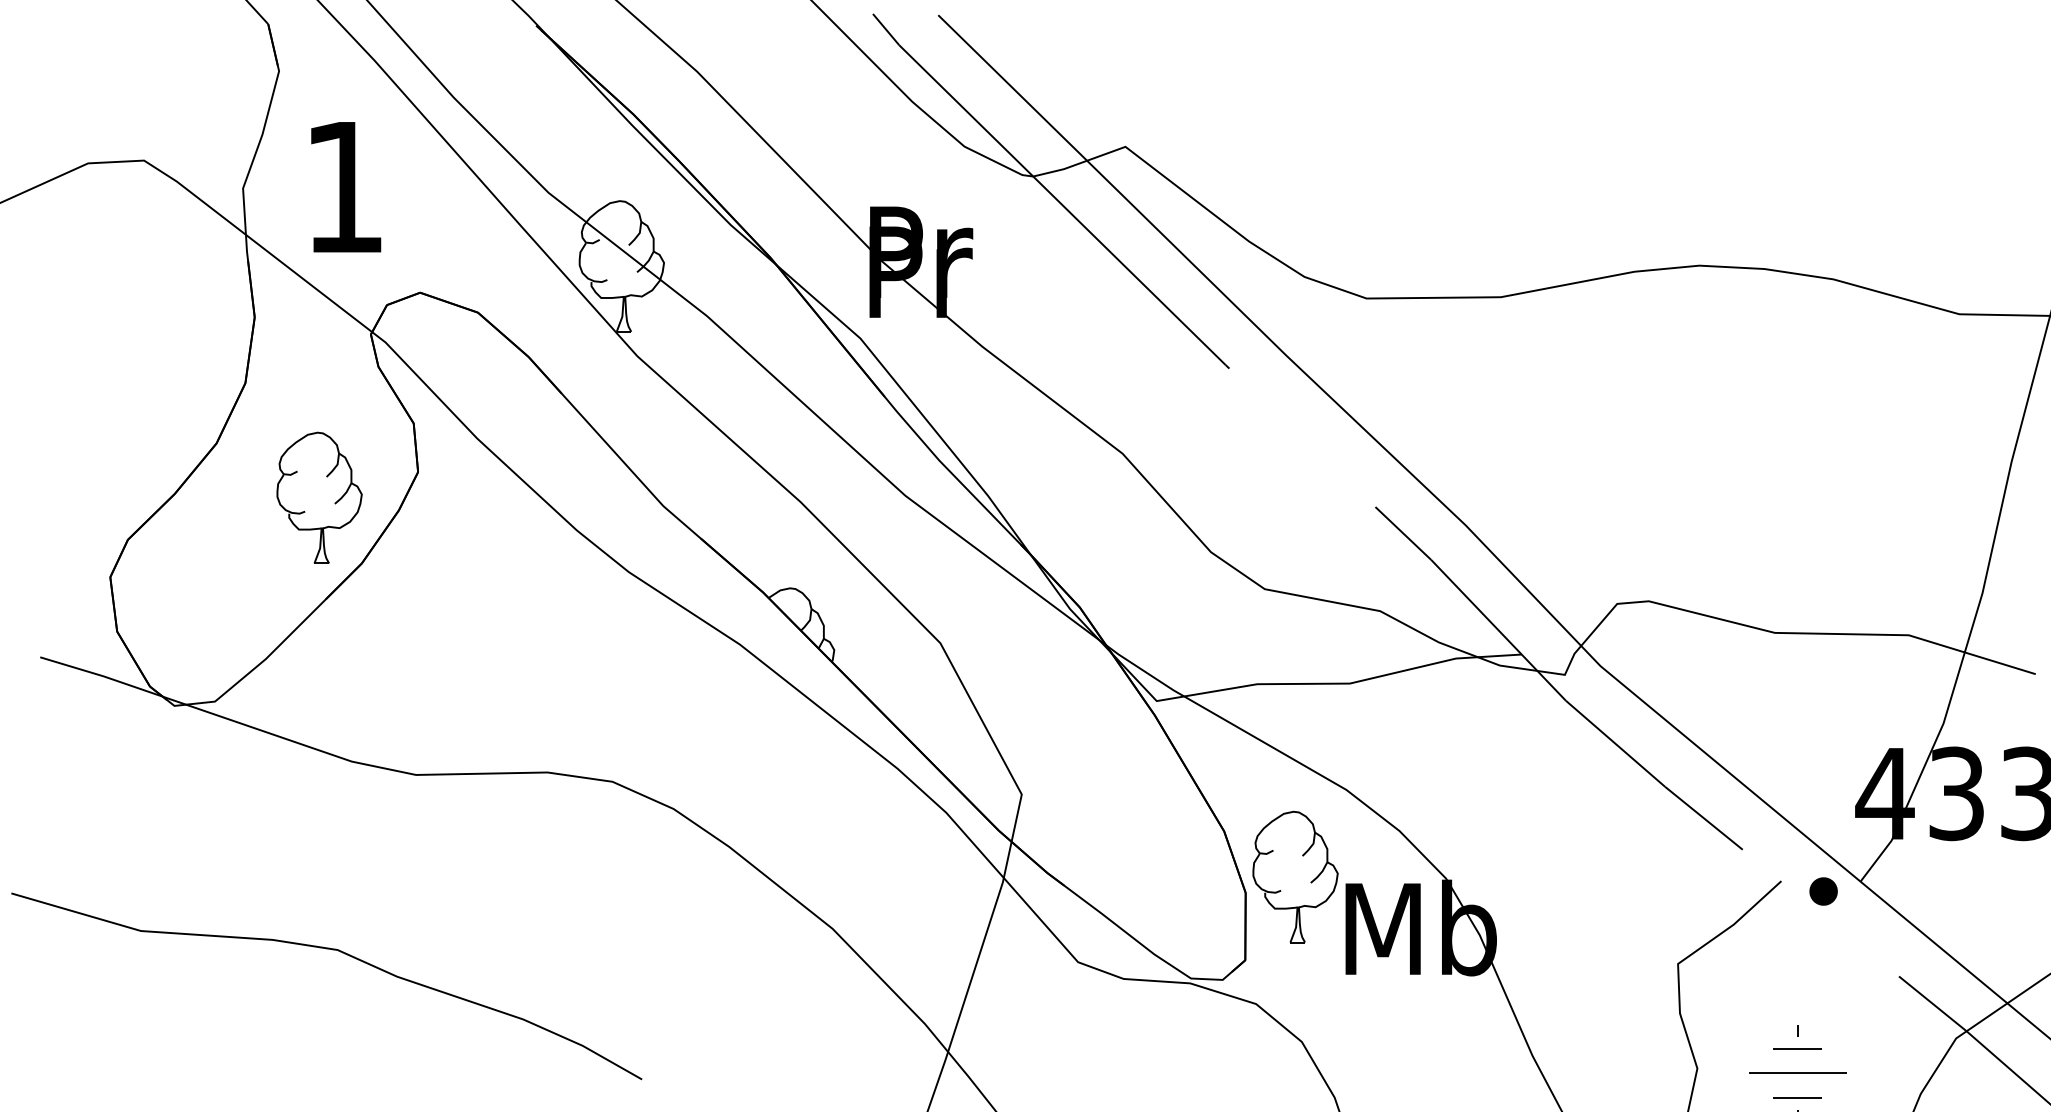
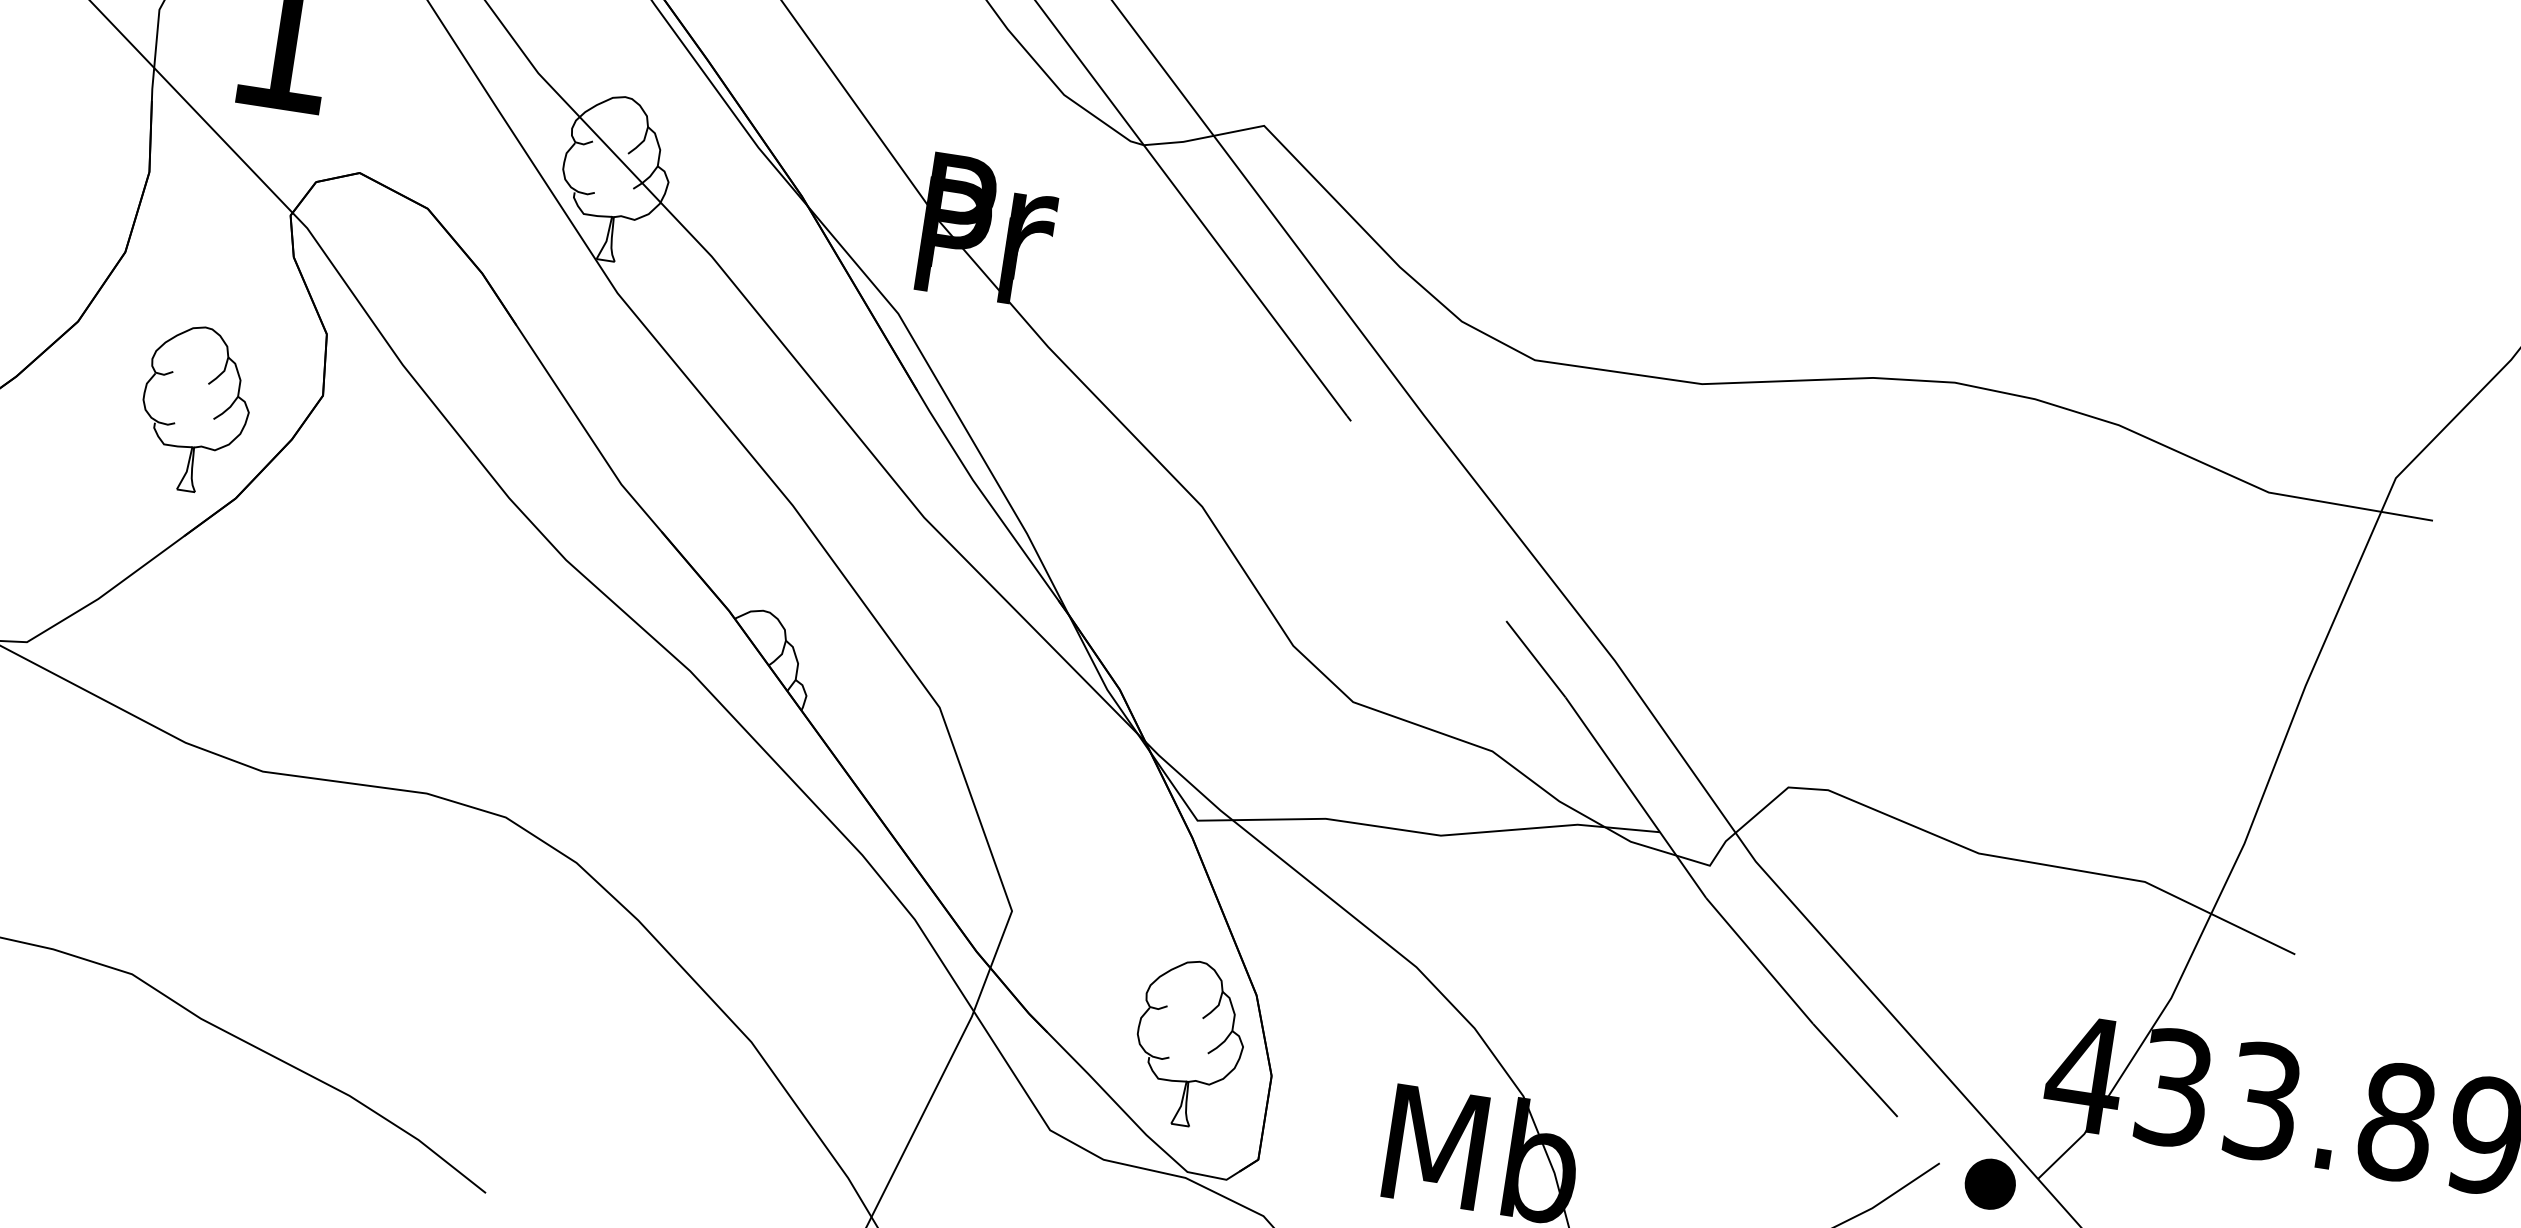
part: (1295, 876) -> (1190, 1042), moved
part: (1823, 891) -> (1990, 1184), size x1.43

